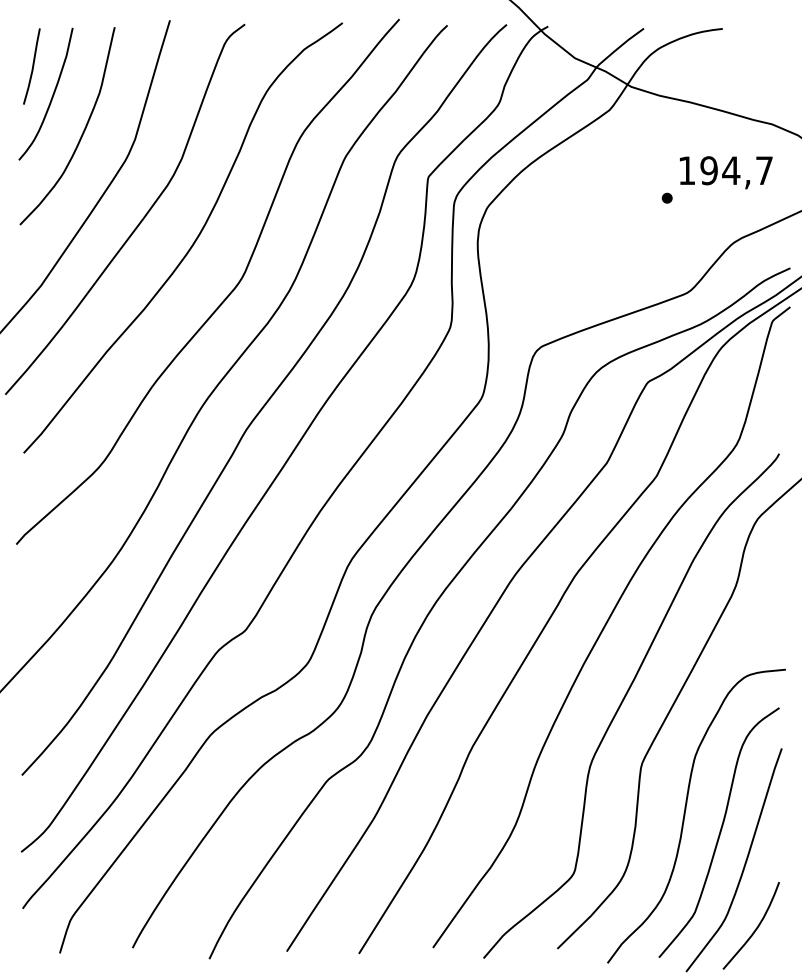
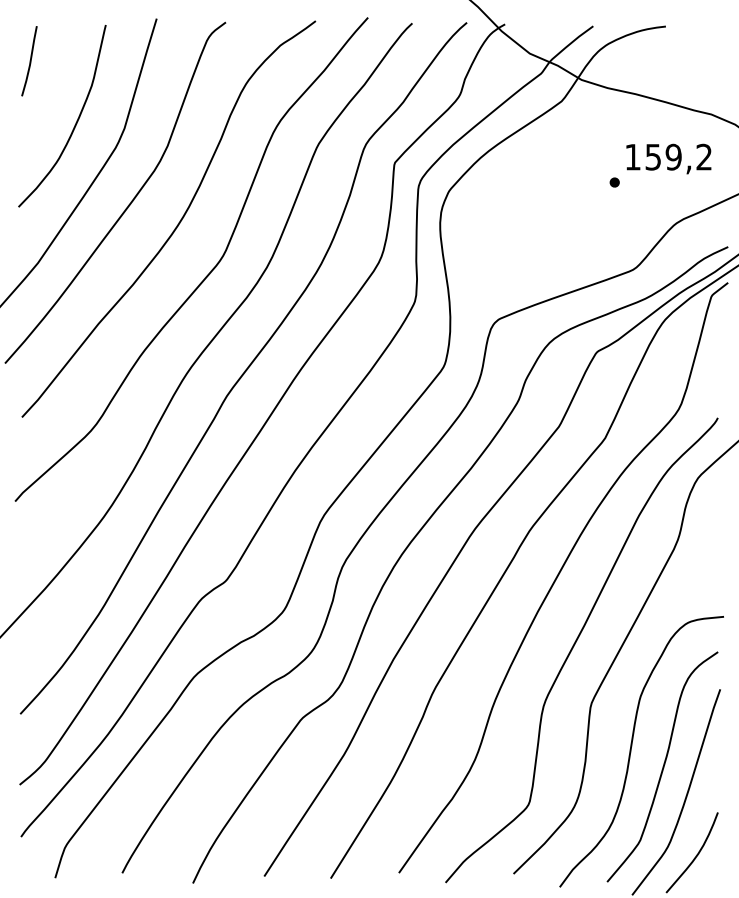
curve: (51, 97) -> (47, 89), removed
text: (736, 169) -> (678, 156), 194,7 -> 159,2

